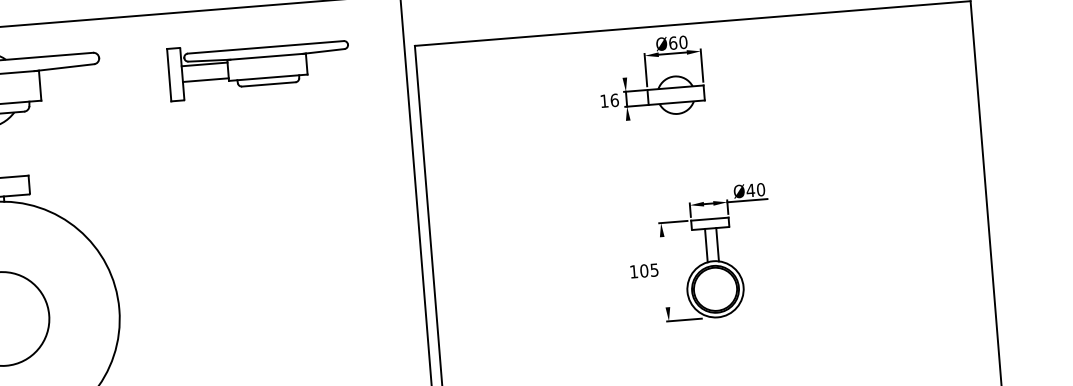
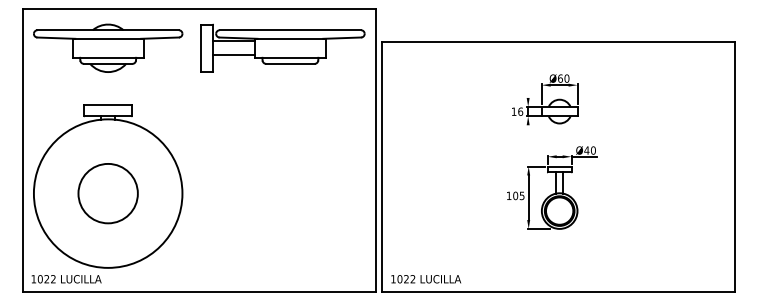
part: (258, 66) -> (282, 47), size x1.43
part: (652, 77) -> (545, 99), moved
line: (664, 271) -> (528, 197), added

